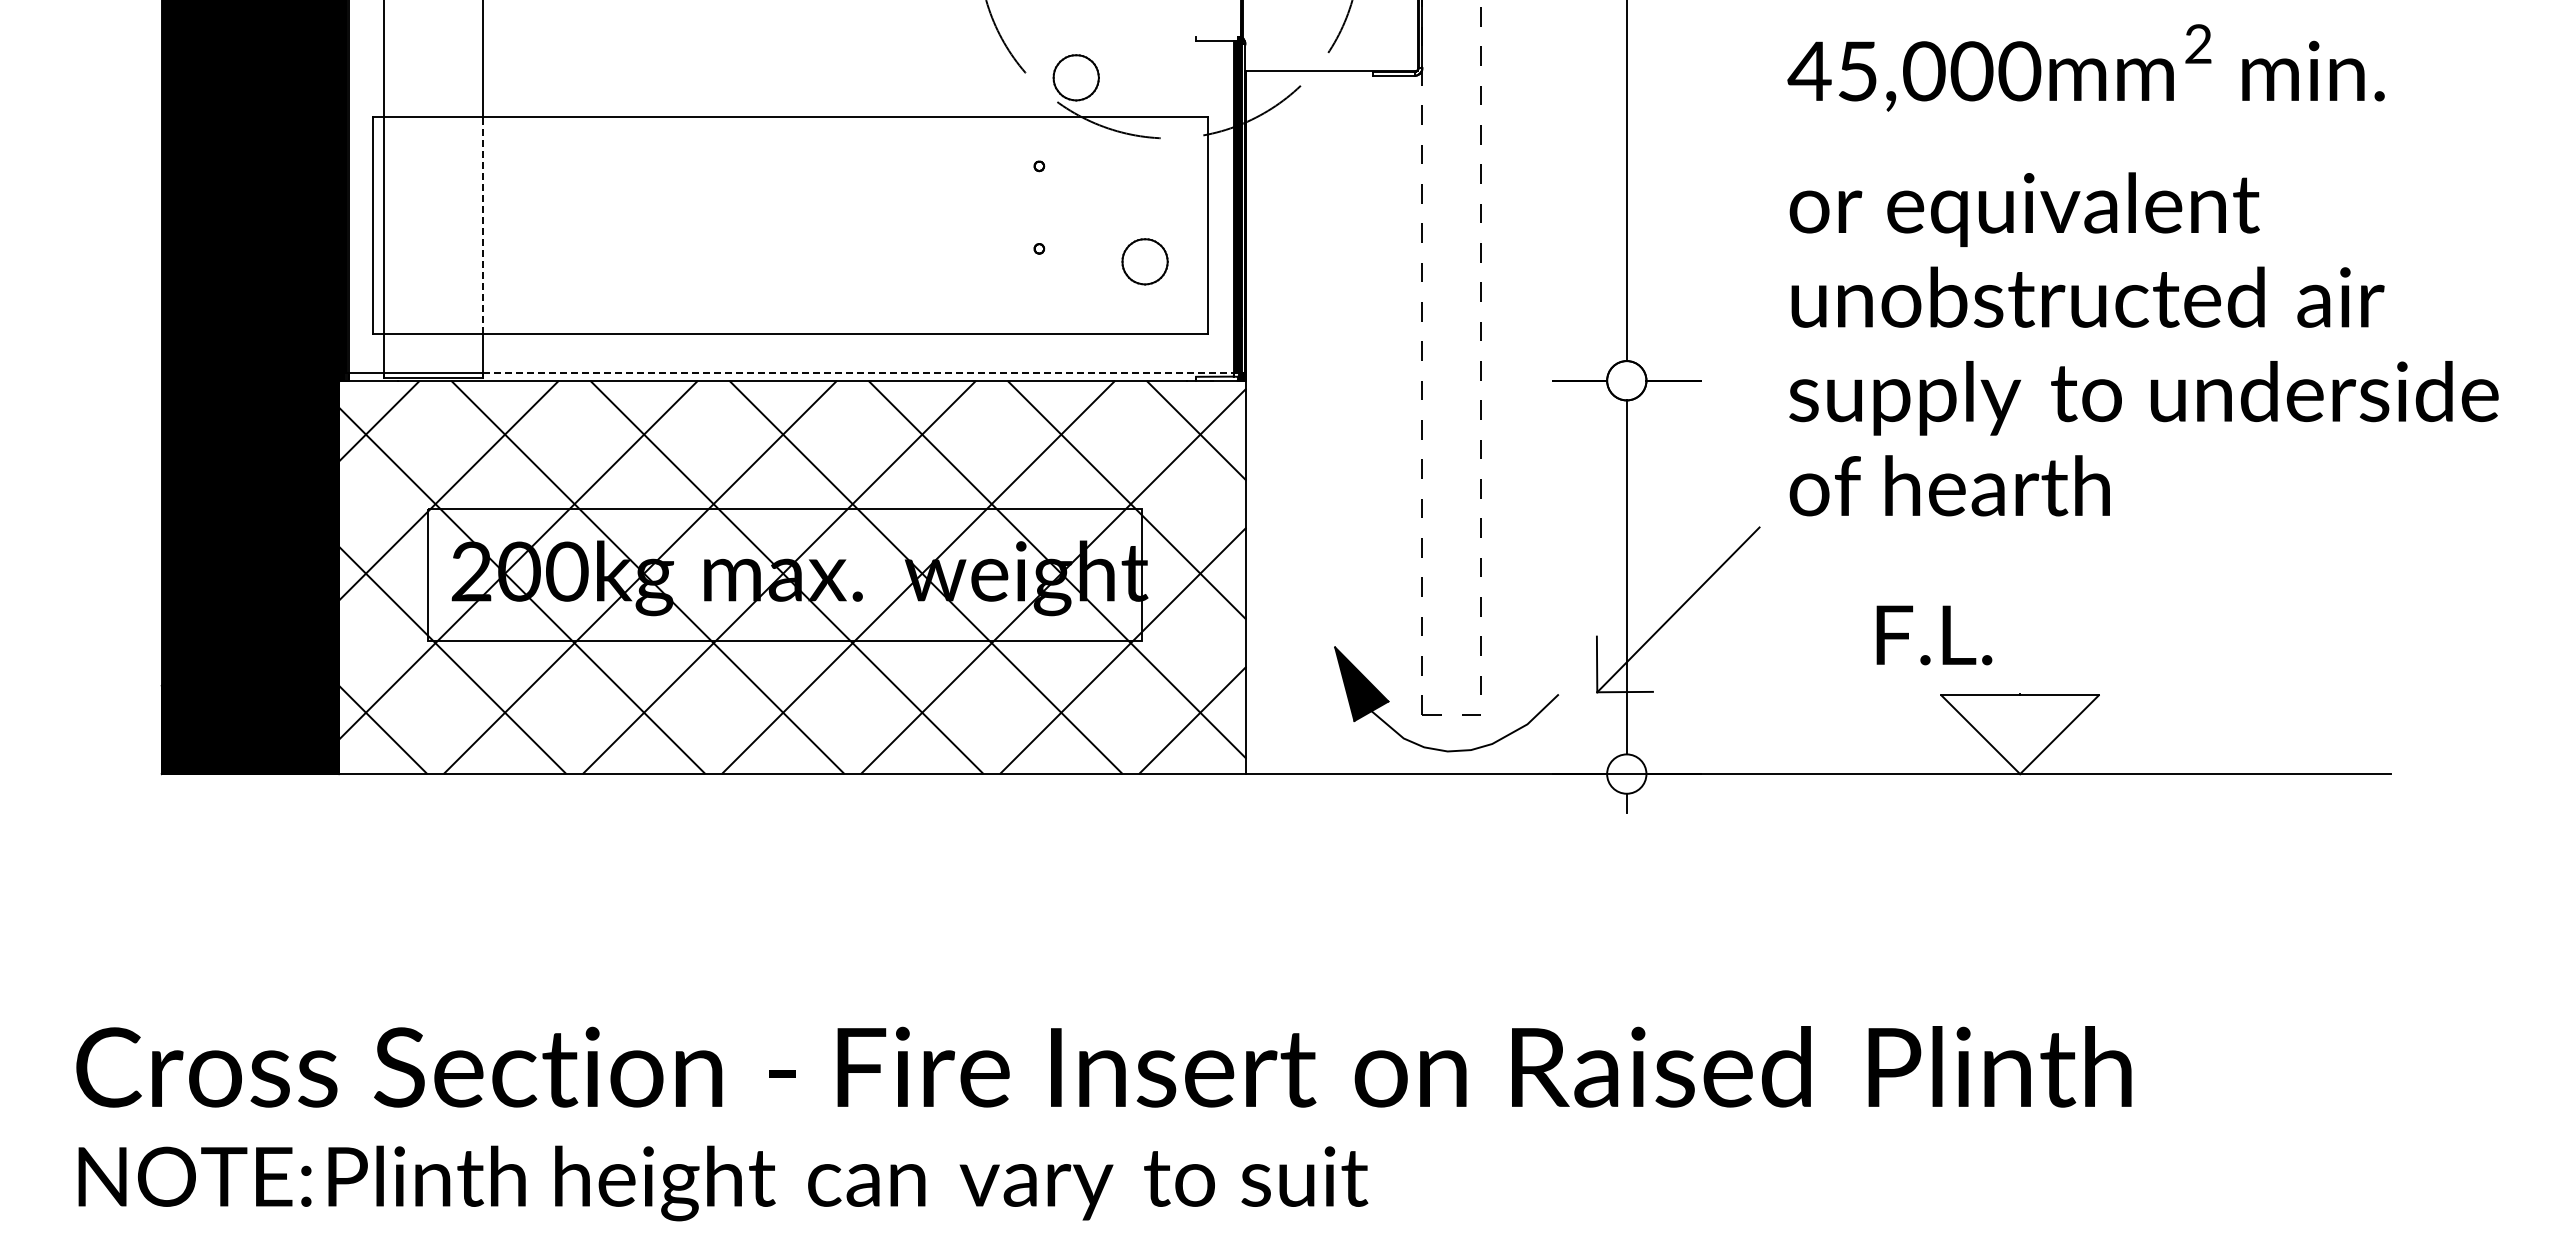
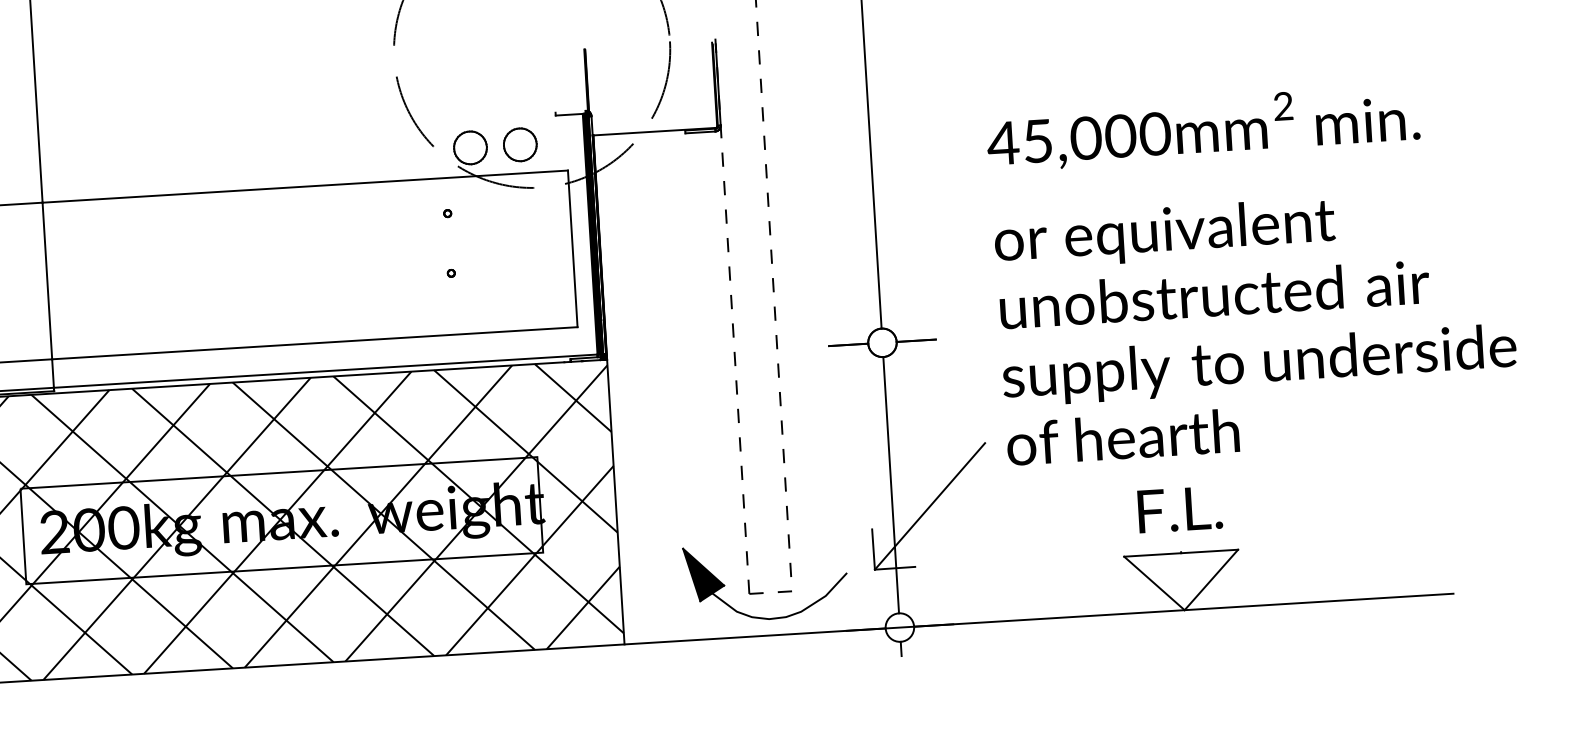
line: (482, 224) -> (47, 280), dashed -> solid
part: (1144, 261) -> (519, 144), moved
text: (2142, 270) -> (1252, 272), moved
line: (858, 372) -> (325, 370), dashed -> solid
text: (1934, 635) -> (1180, 509), moved

